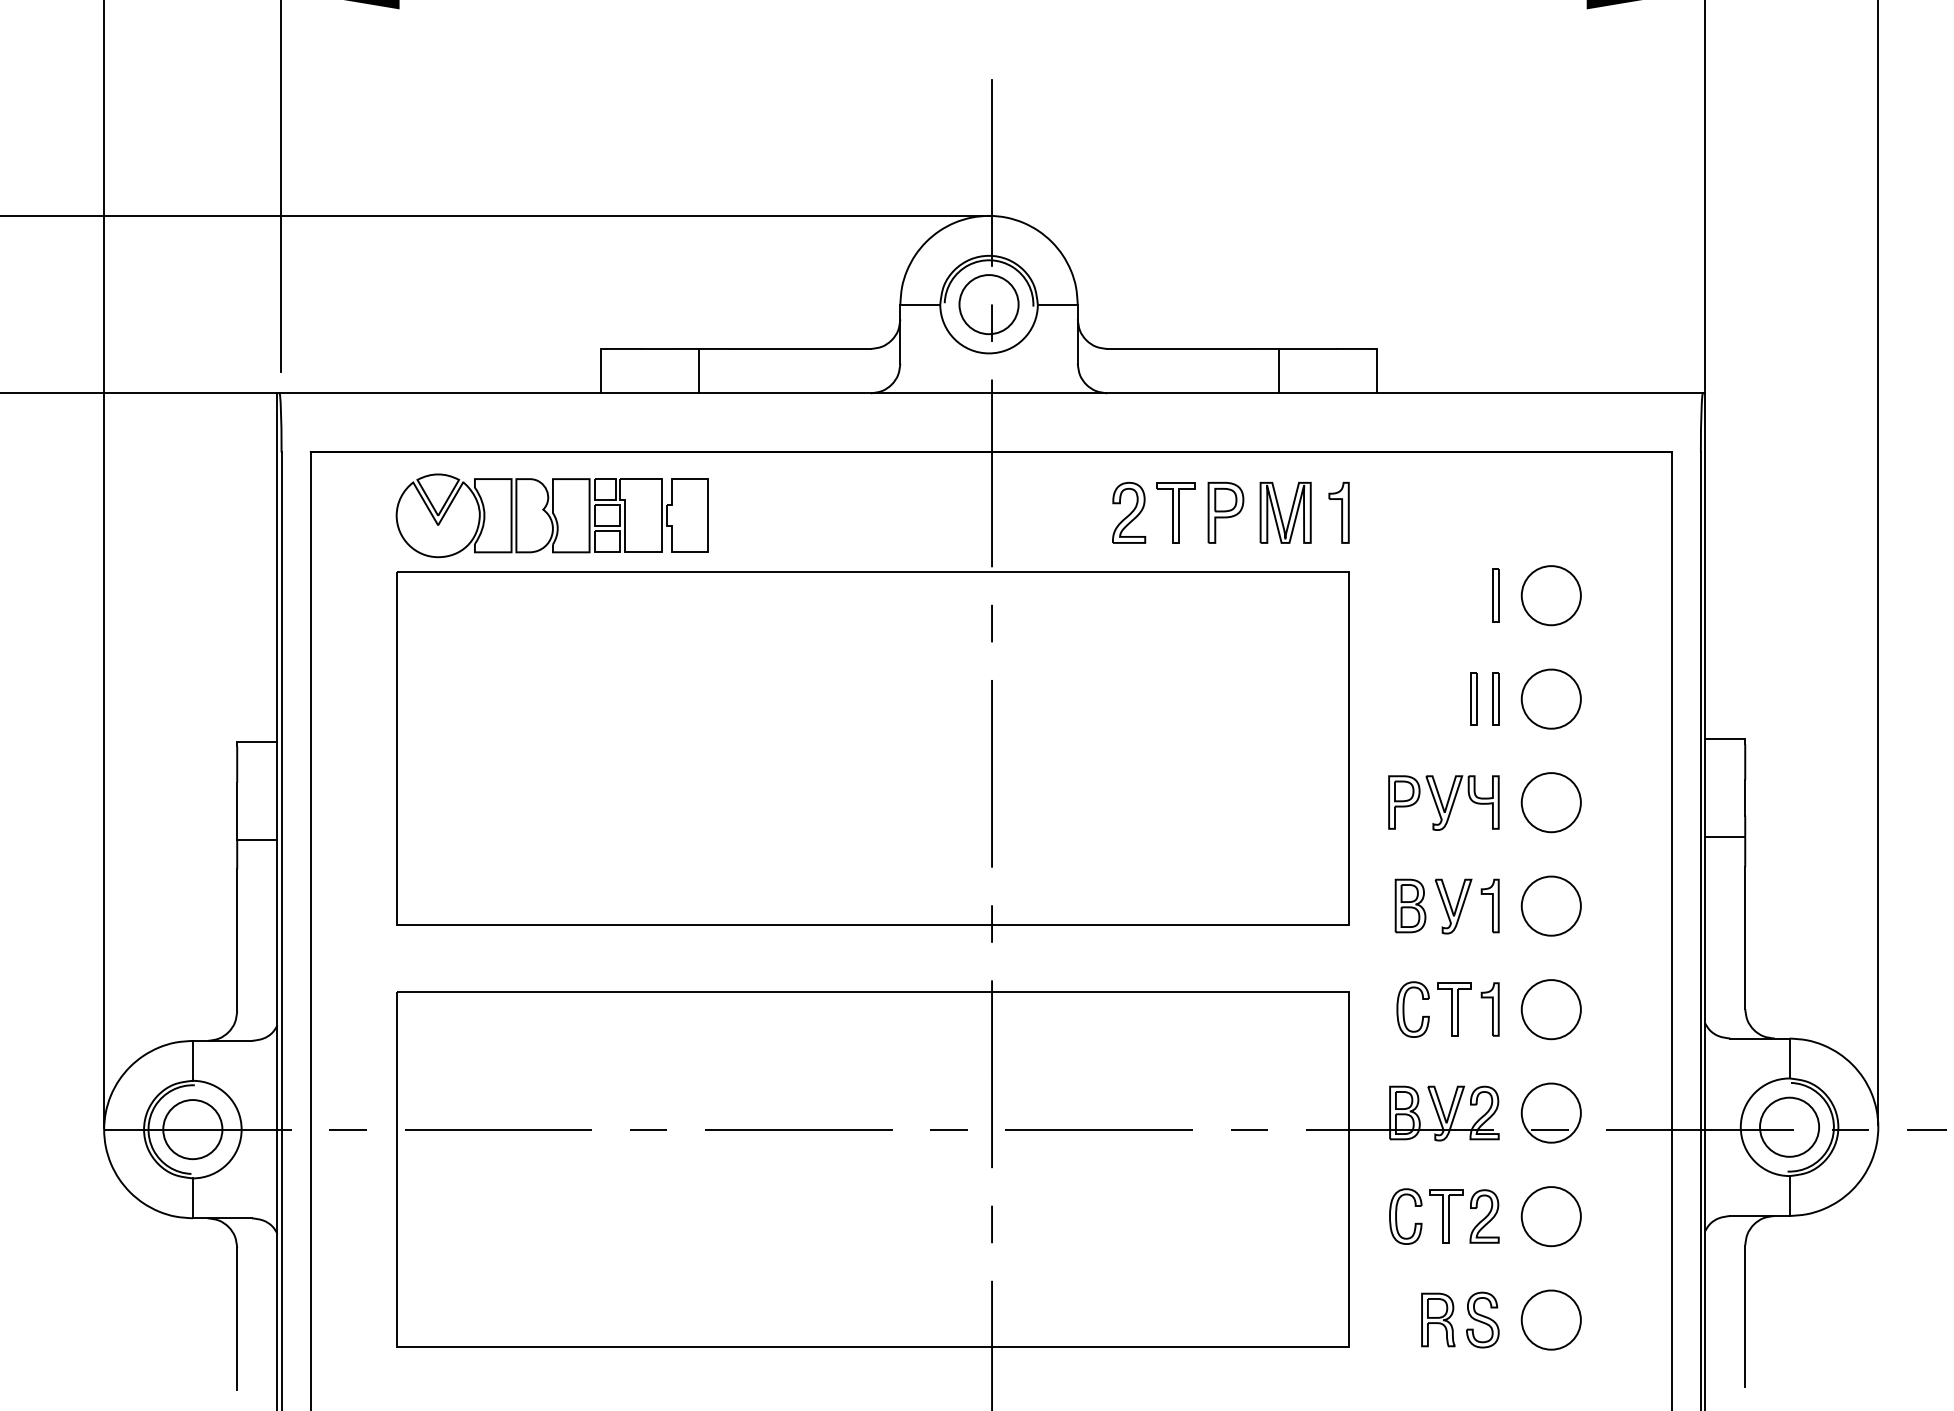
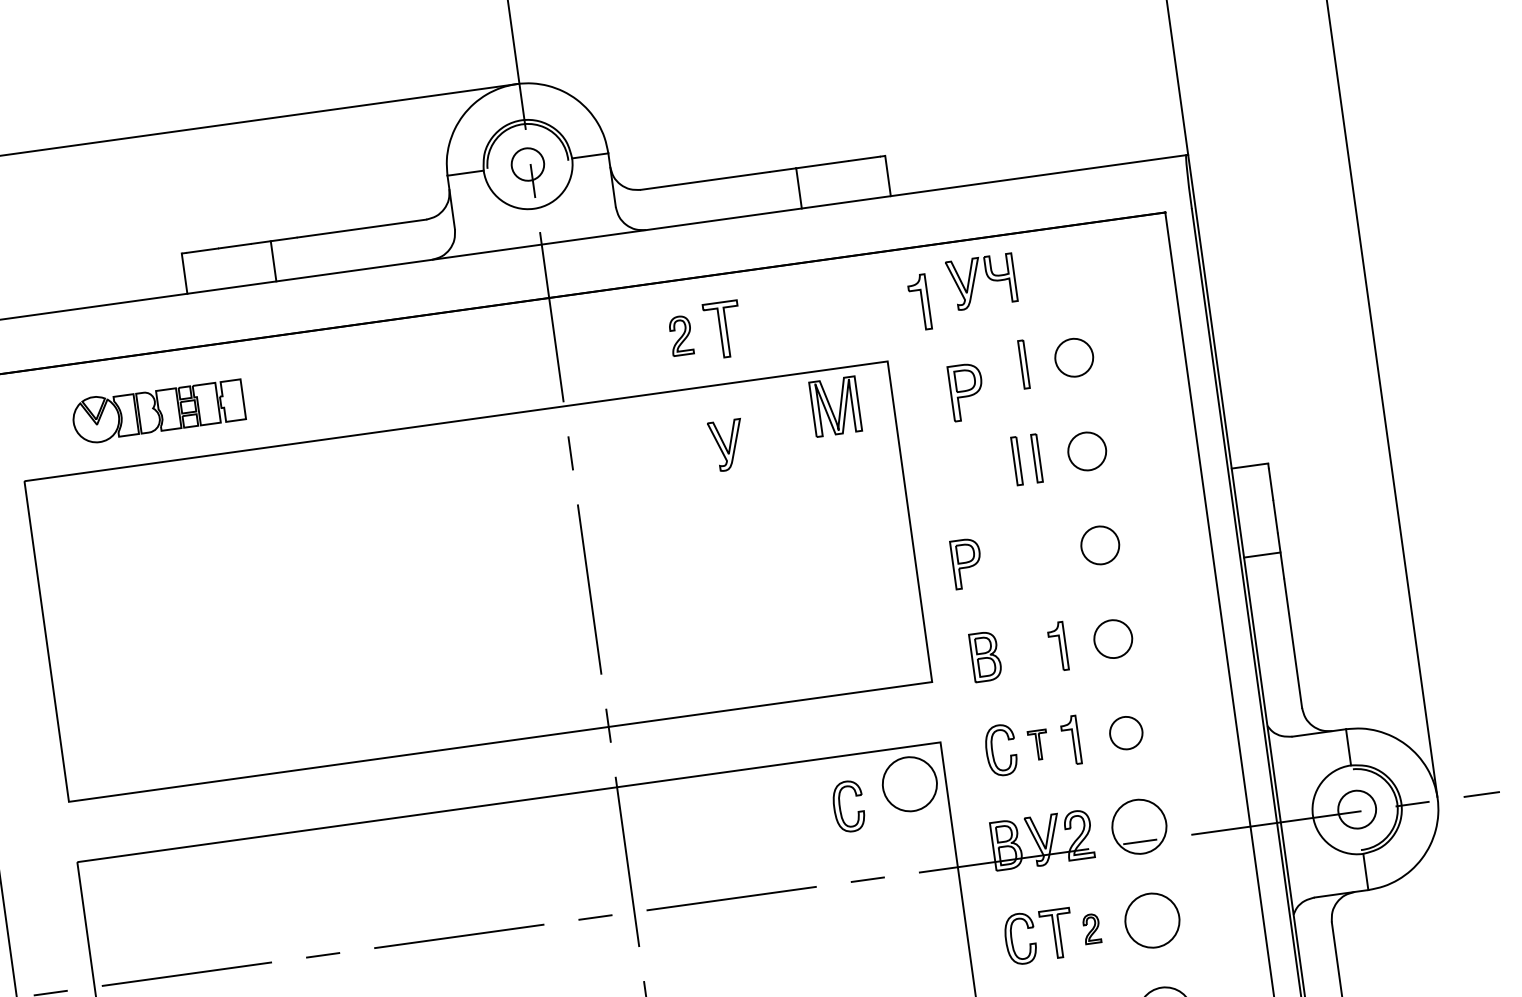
circle: (988, 304) -> (527, 164), size x0.6
part: (1129, 512) -> (681, 335), size x0.7
part: (1225, 512) -> (966, 391), moved
part: (1285, 512) -> (835, 406), moved
part: (1338, 512) -> (918, 302), moved
part: (551, 515) -> (157, 410), size x0.6
part: (1550, 595) -> (1073, 357), size x0.7
part: (1550, 698) -> (1086, 451), size x0.7
part: (1455, 800) -> (975, 280), moved
part: (1550, 802) -> (1099, 545), size x0.7
part: (1550, 905) -> (1112, 638), size x0.7
part: (1453, 906) -> (727, 445), moved
part: (1454, 1009) -> (1038, 745), size x0.6
part: (1550, 1009) -> (1125, 732), size x0.6
part: (1308, 1032) -> (909, 784), added
part: (1230, 1047) -> (840, 807), added
circle: (1789, 1126) -> (1357, 808), size x0.7
part: (1484, 1216) -> (1091, 928), size x0.6

